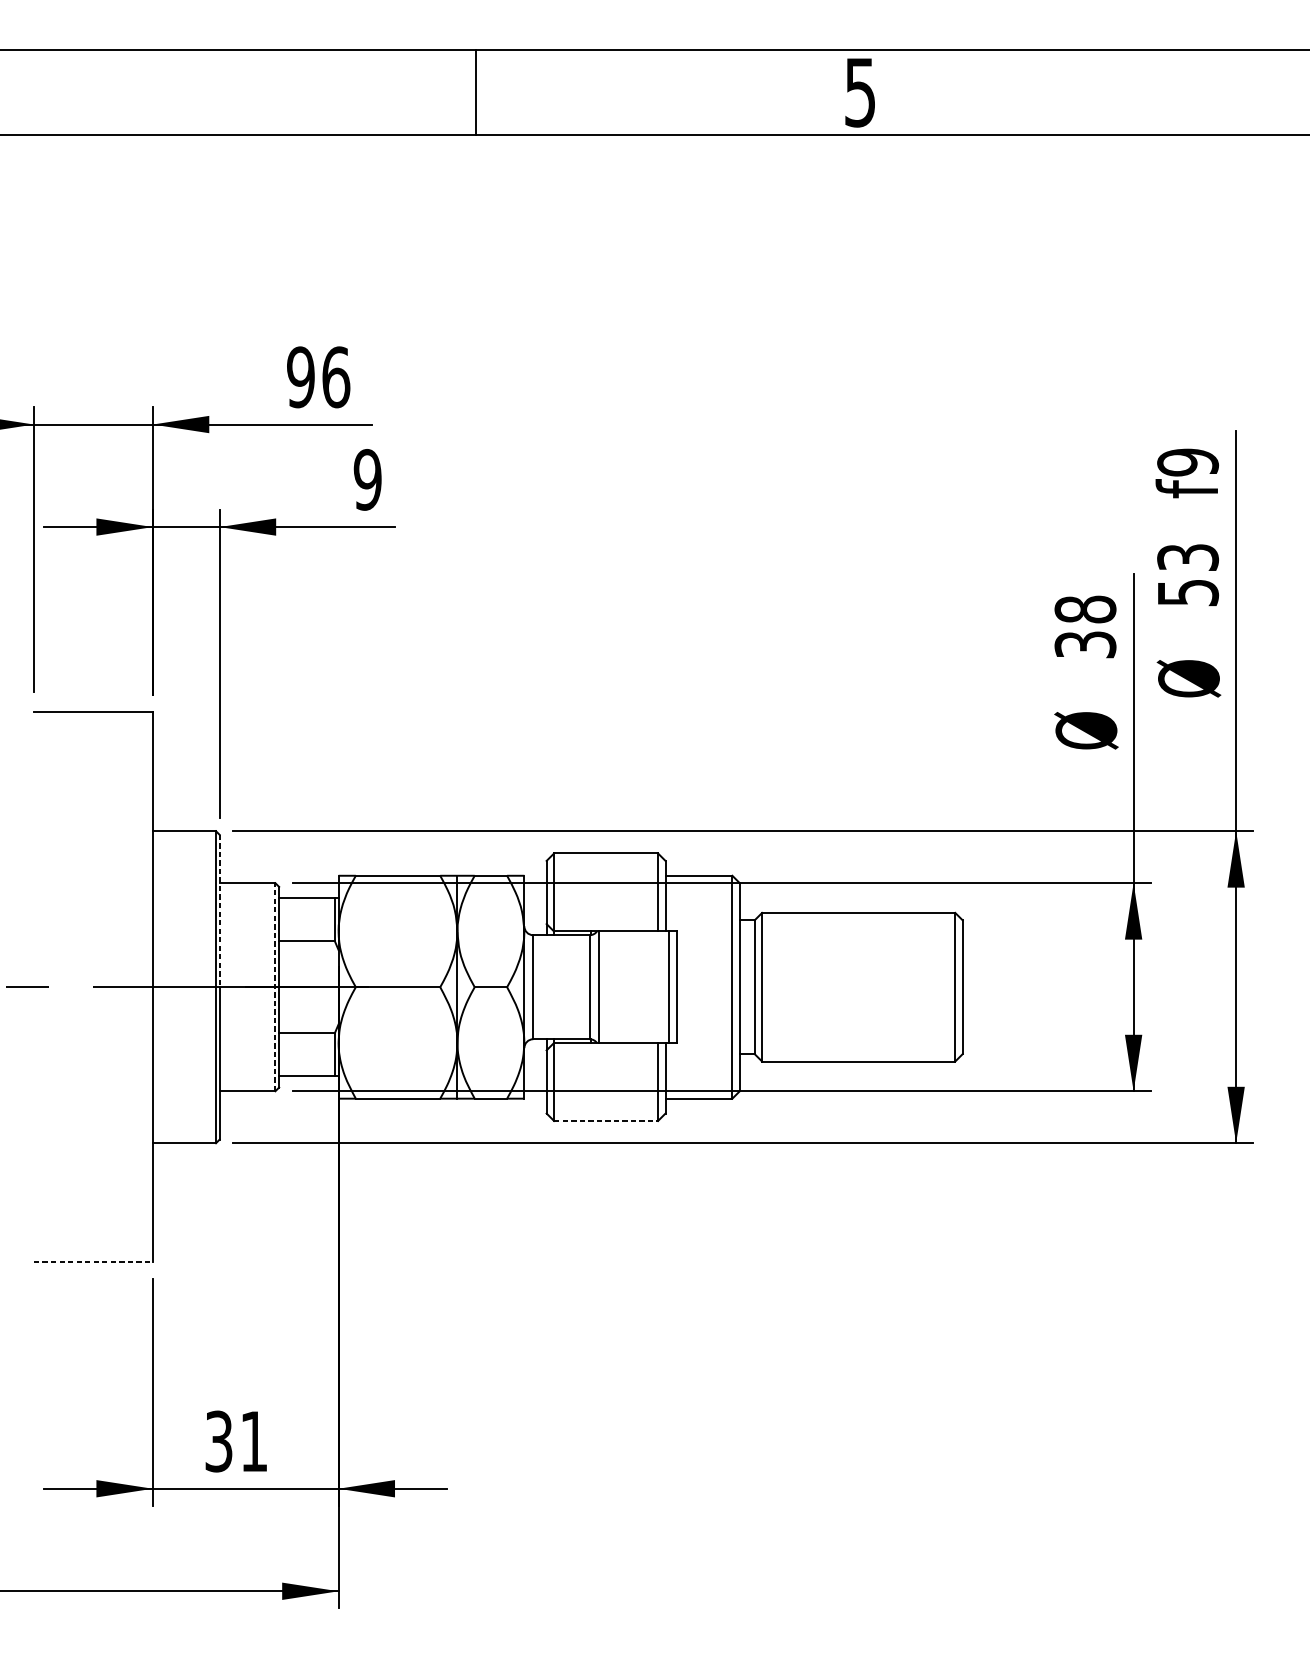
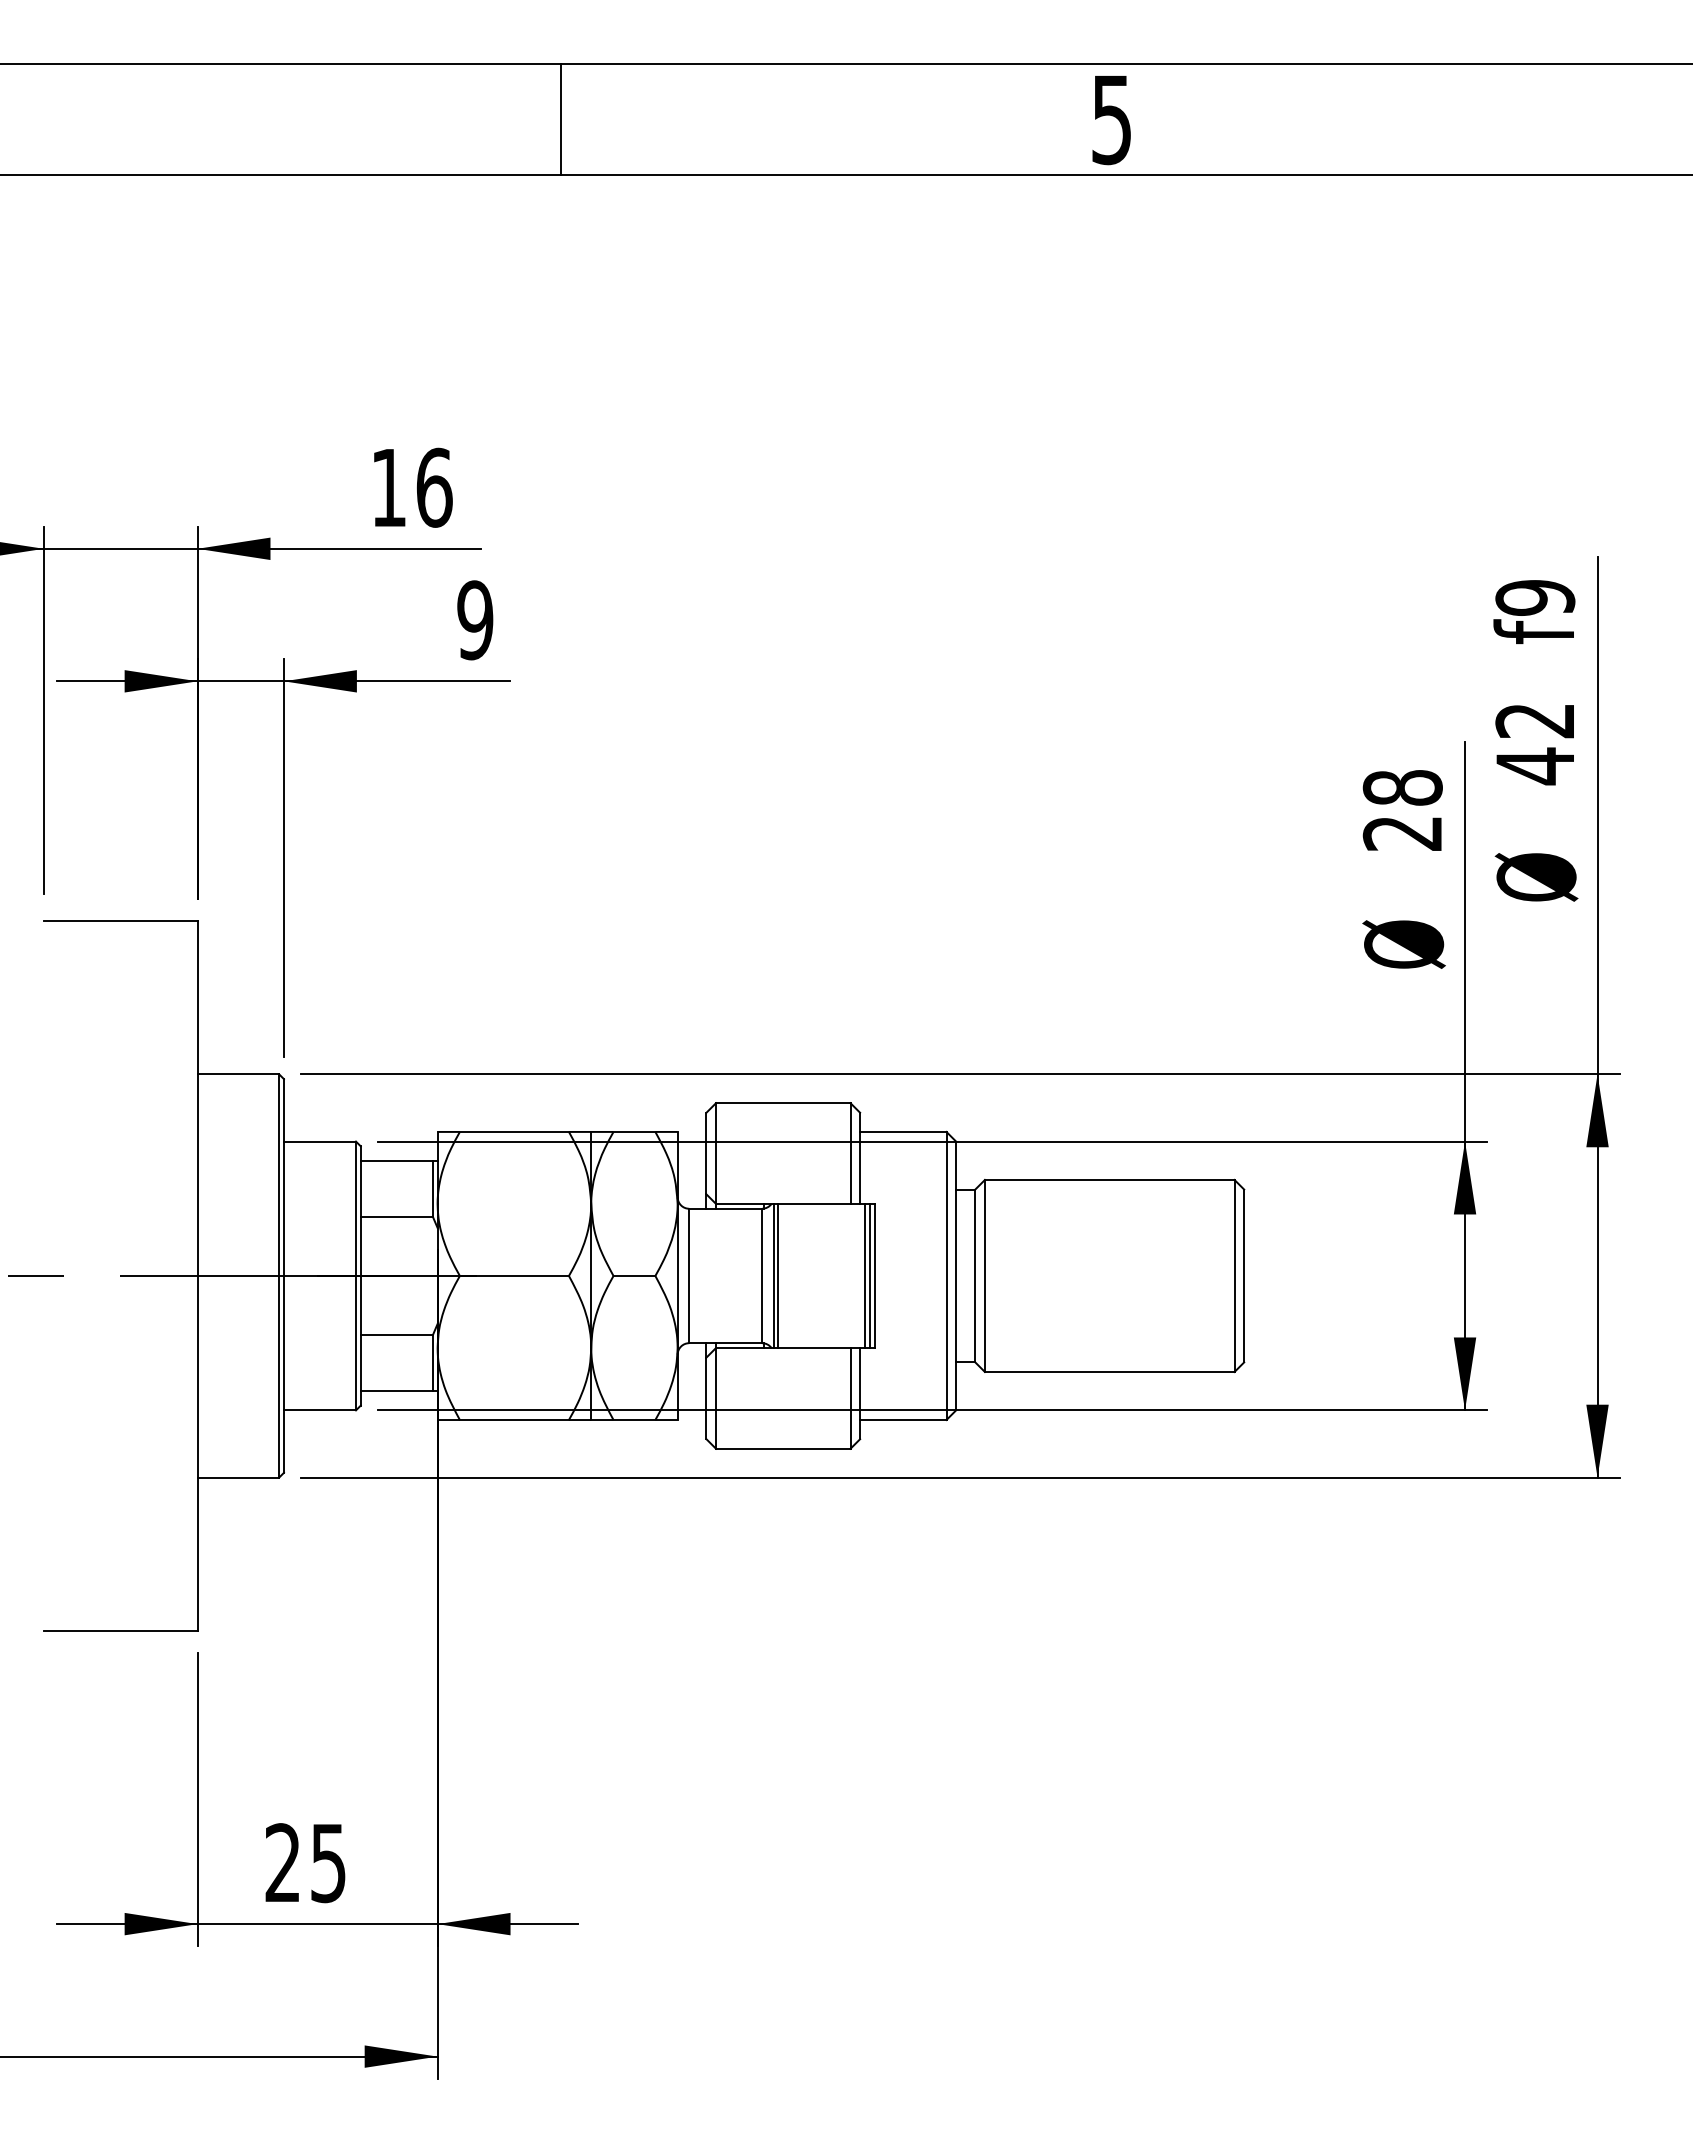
line: (475, 92) -> (560, 119), moved
text: (300, 377) -> (388, 487), 96 -> 16
text: (1188, 575) -> (1535, 744), 53 -> 42
text: (1085, 644) -> (1402, 833), 38 -> 28
line: (219, 911) -> (283, 1178), dashed -> solid
line: (275, 986) -> (355, 1275), dashed -> solid
line: (602, 986) -> (778, 1275), added
line: (672, 986) -> (869, 1275), added
line: (606, 1120) -> (783, 1448), dashed -> solid
line: (93, 1262) -> (120, 1631), dashed -> solid
text: (236, 1441) -> (305, 1863), 31 -> 25

